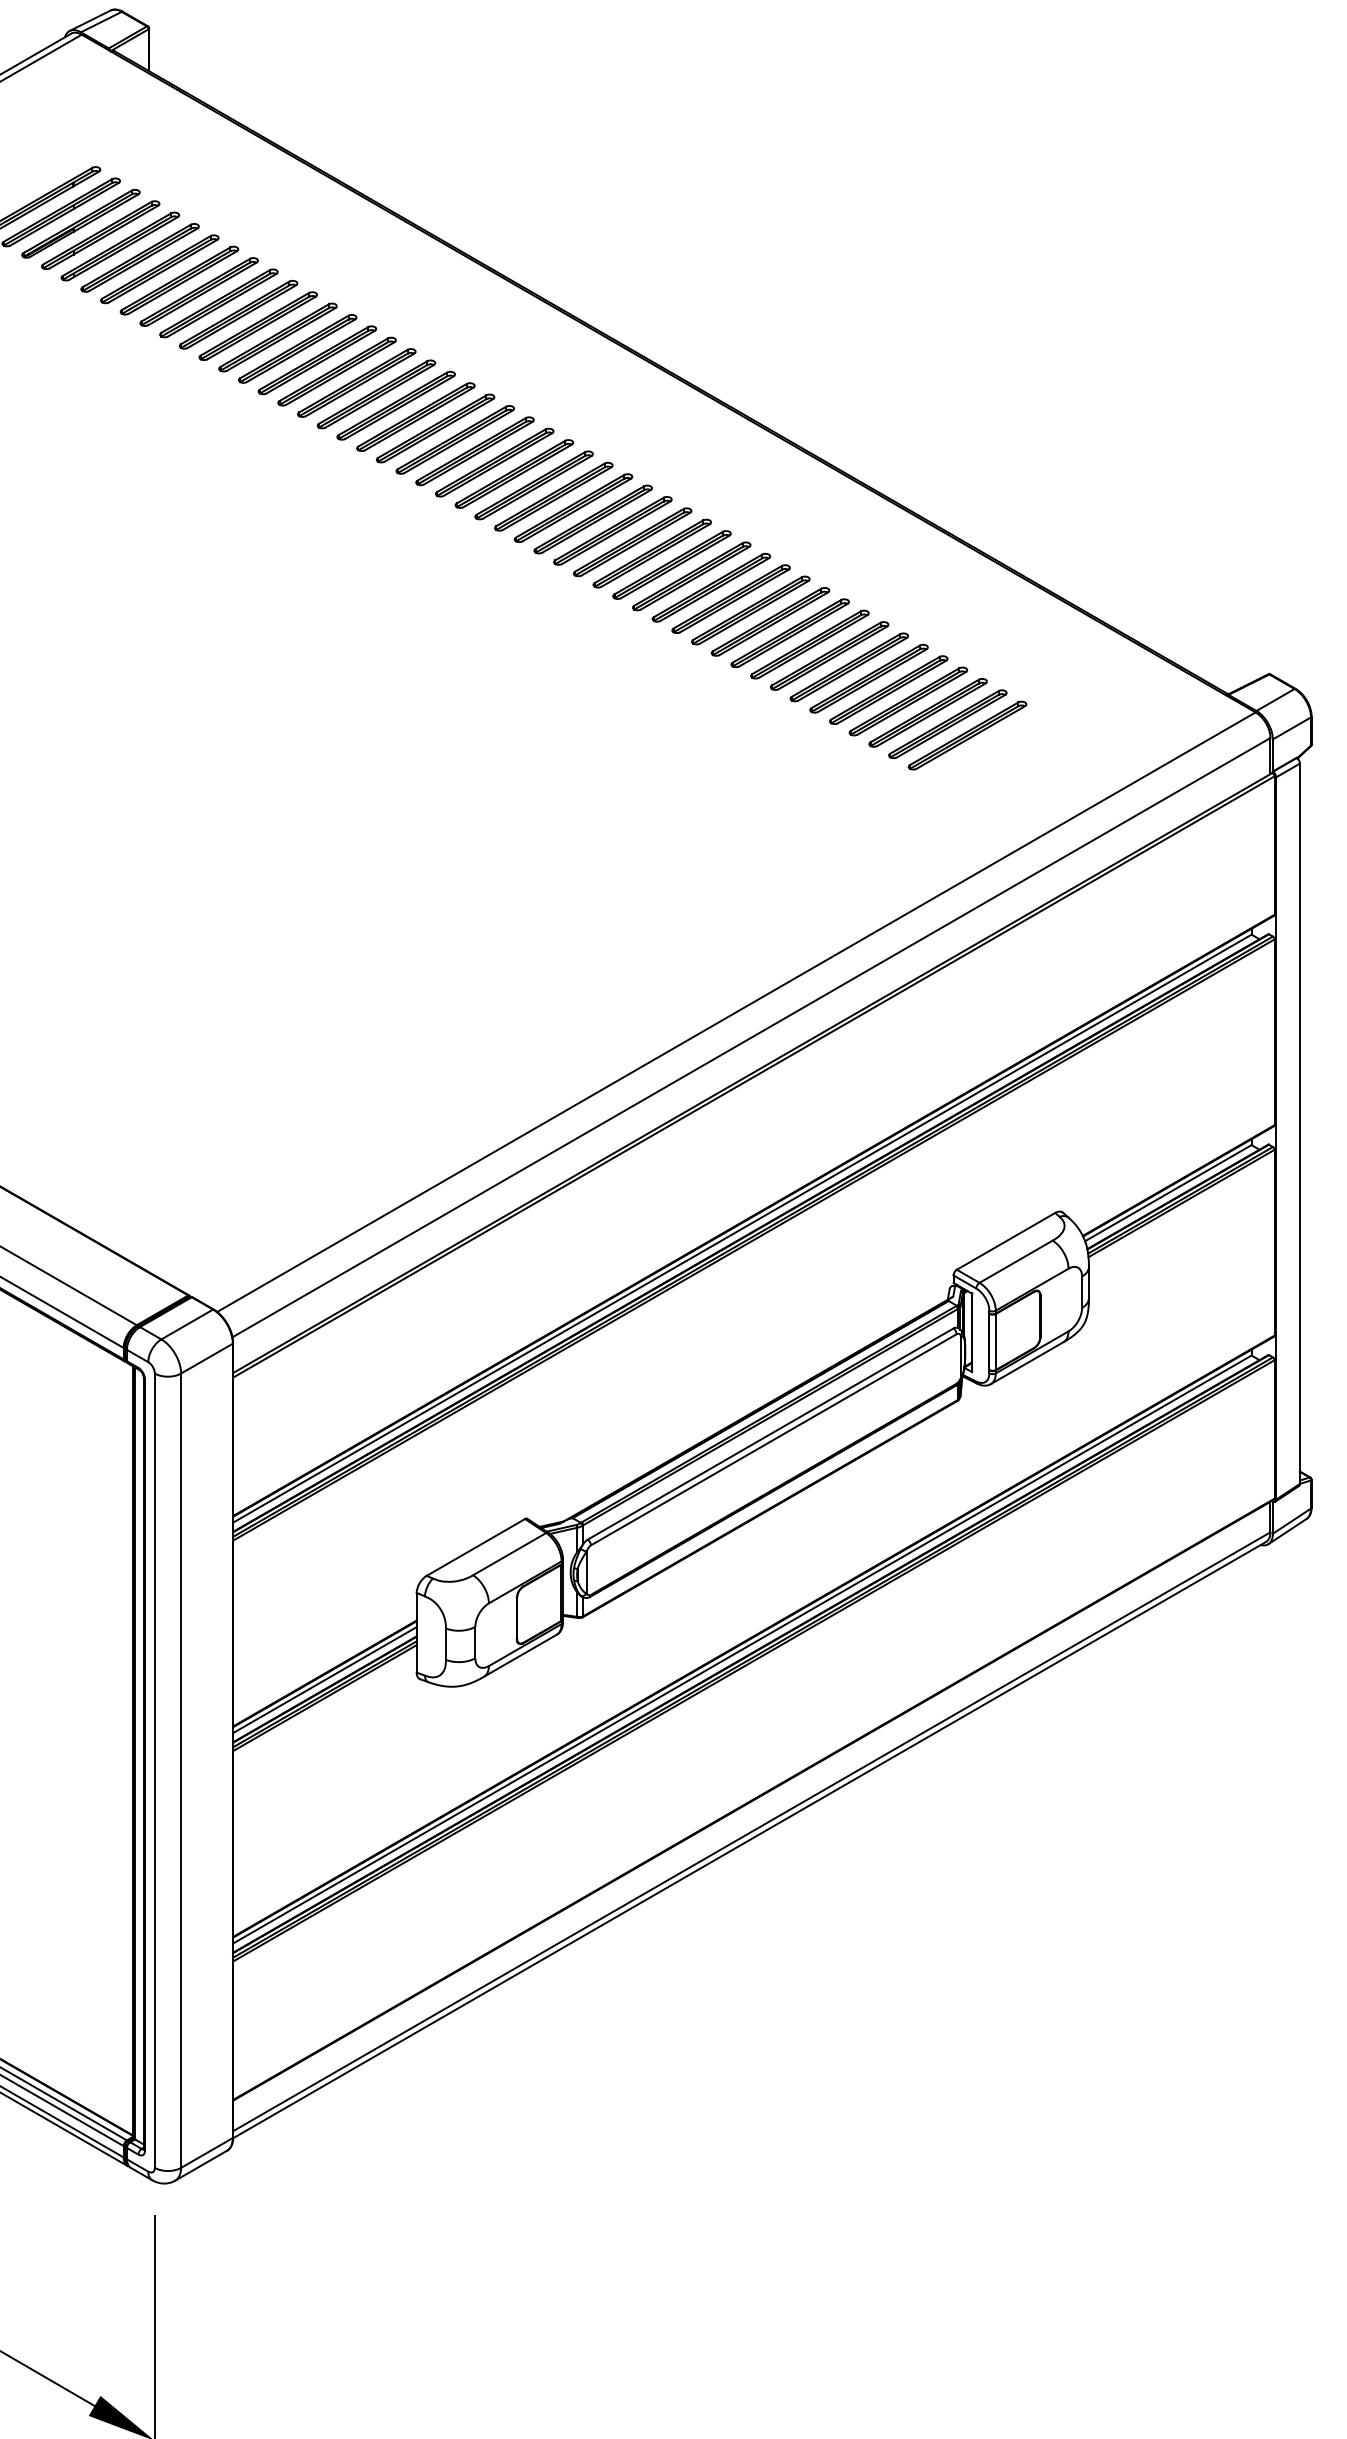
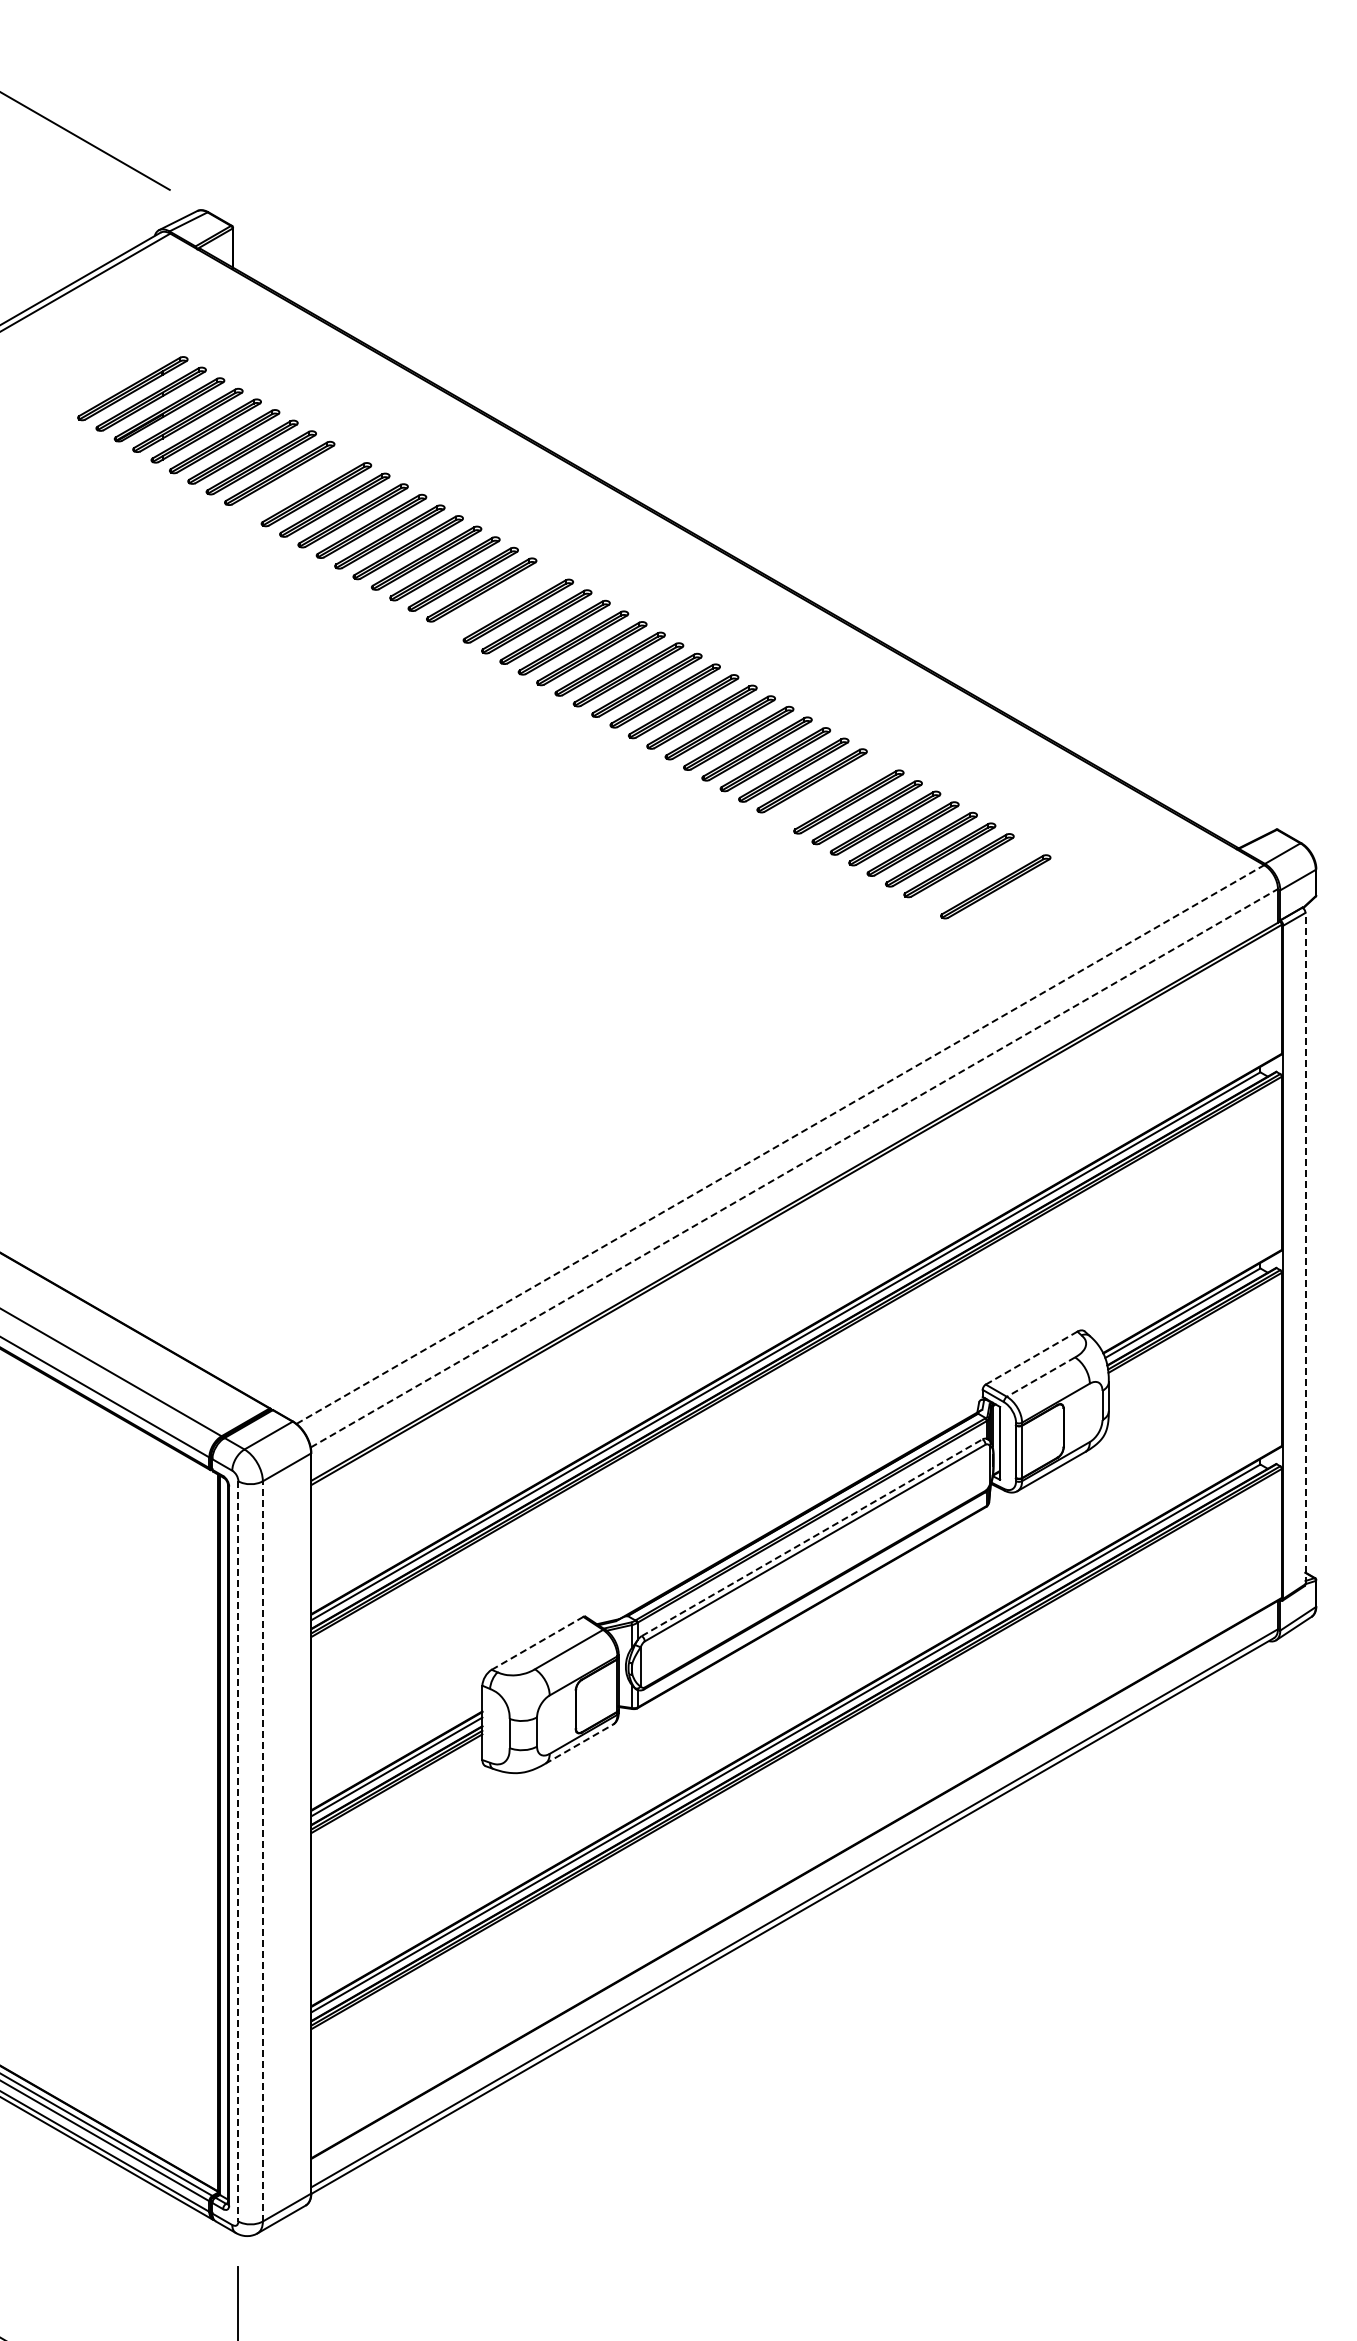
part: (218, 302) -> (297, 483), removed
part: (435, 428) -> (499, 600), removed
part: (790, 632) -> (830, 790), removed
part: (946, 723) -> (976, 875), removed
line: (736, 1012) -> (780, 1144), solid -> dashed
line: (751, 1037) -> (794, 1168), solid -> dashed
line: (1299, 1123) -> (1305, 1248), solid -> dashed
line: (1005, 1241) -> (1031, 1358), solid -> dashed
line: (1015, 1262) -> (1040, 1377), solid -> dashed
line: (770, 1433) -> (812, 1537), solid -> dashed
line: (475, 1547) -> (537, 1643), solid -> dashed
line: (520, 1654) -> (579, 1743), solid -> dashed
line: (180, 1769) -> (262, 1850), solid -> dashed
line: (154, 1770) -> (238, 1851), solid -> dashed

